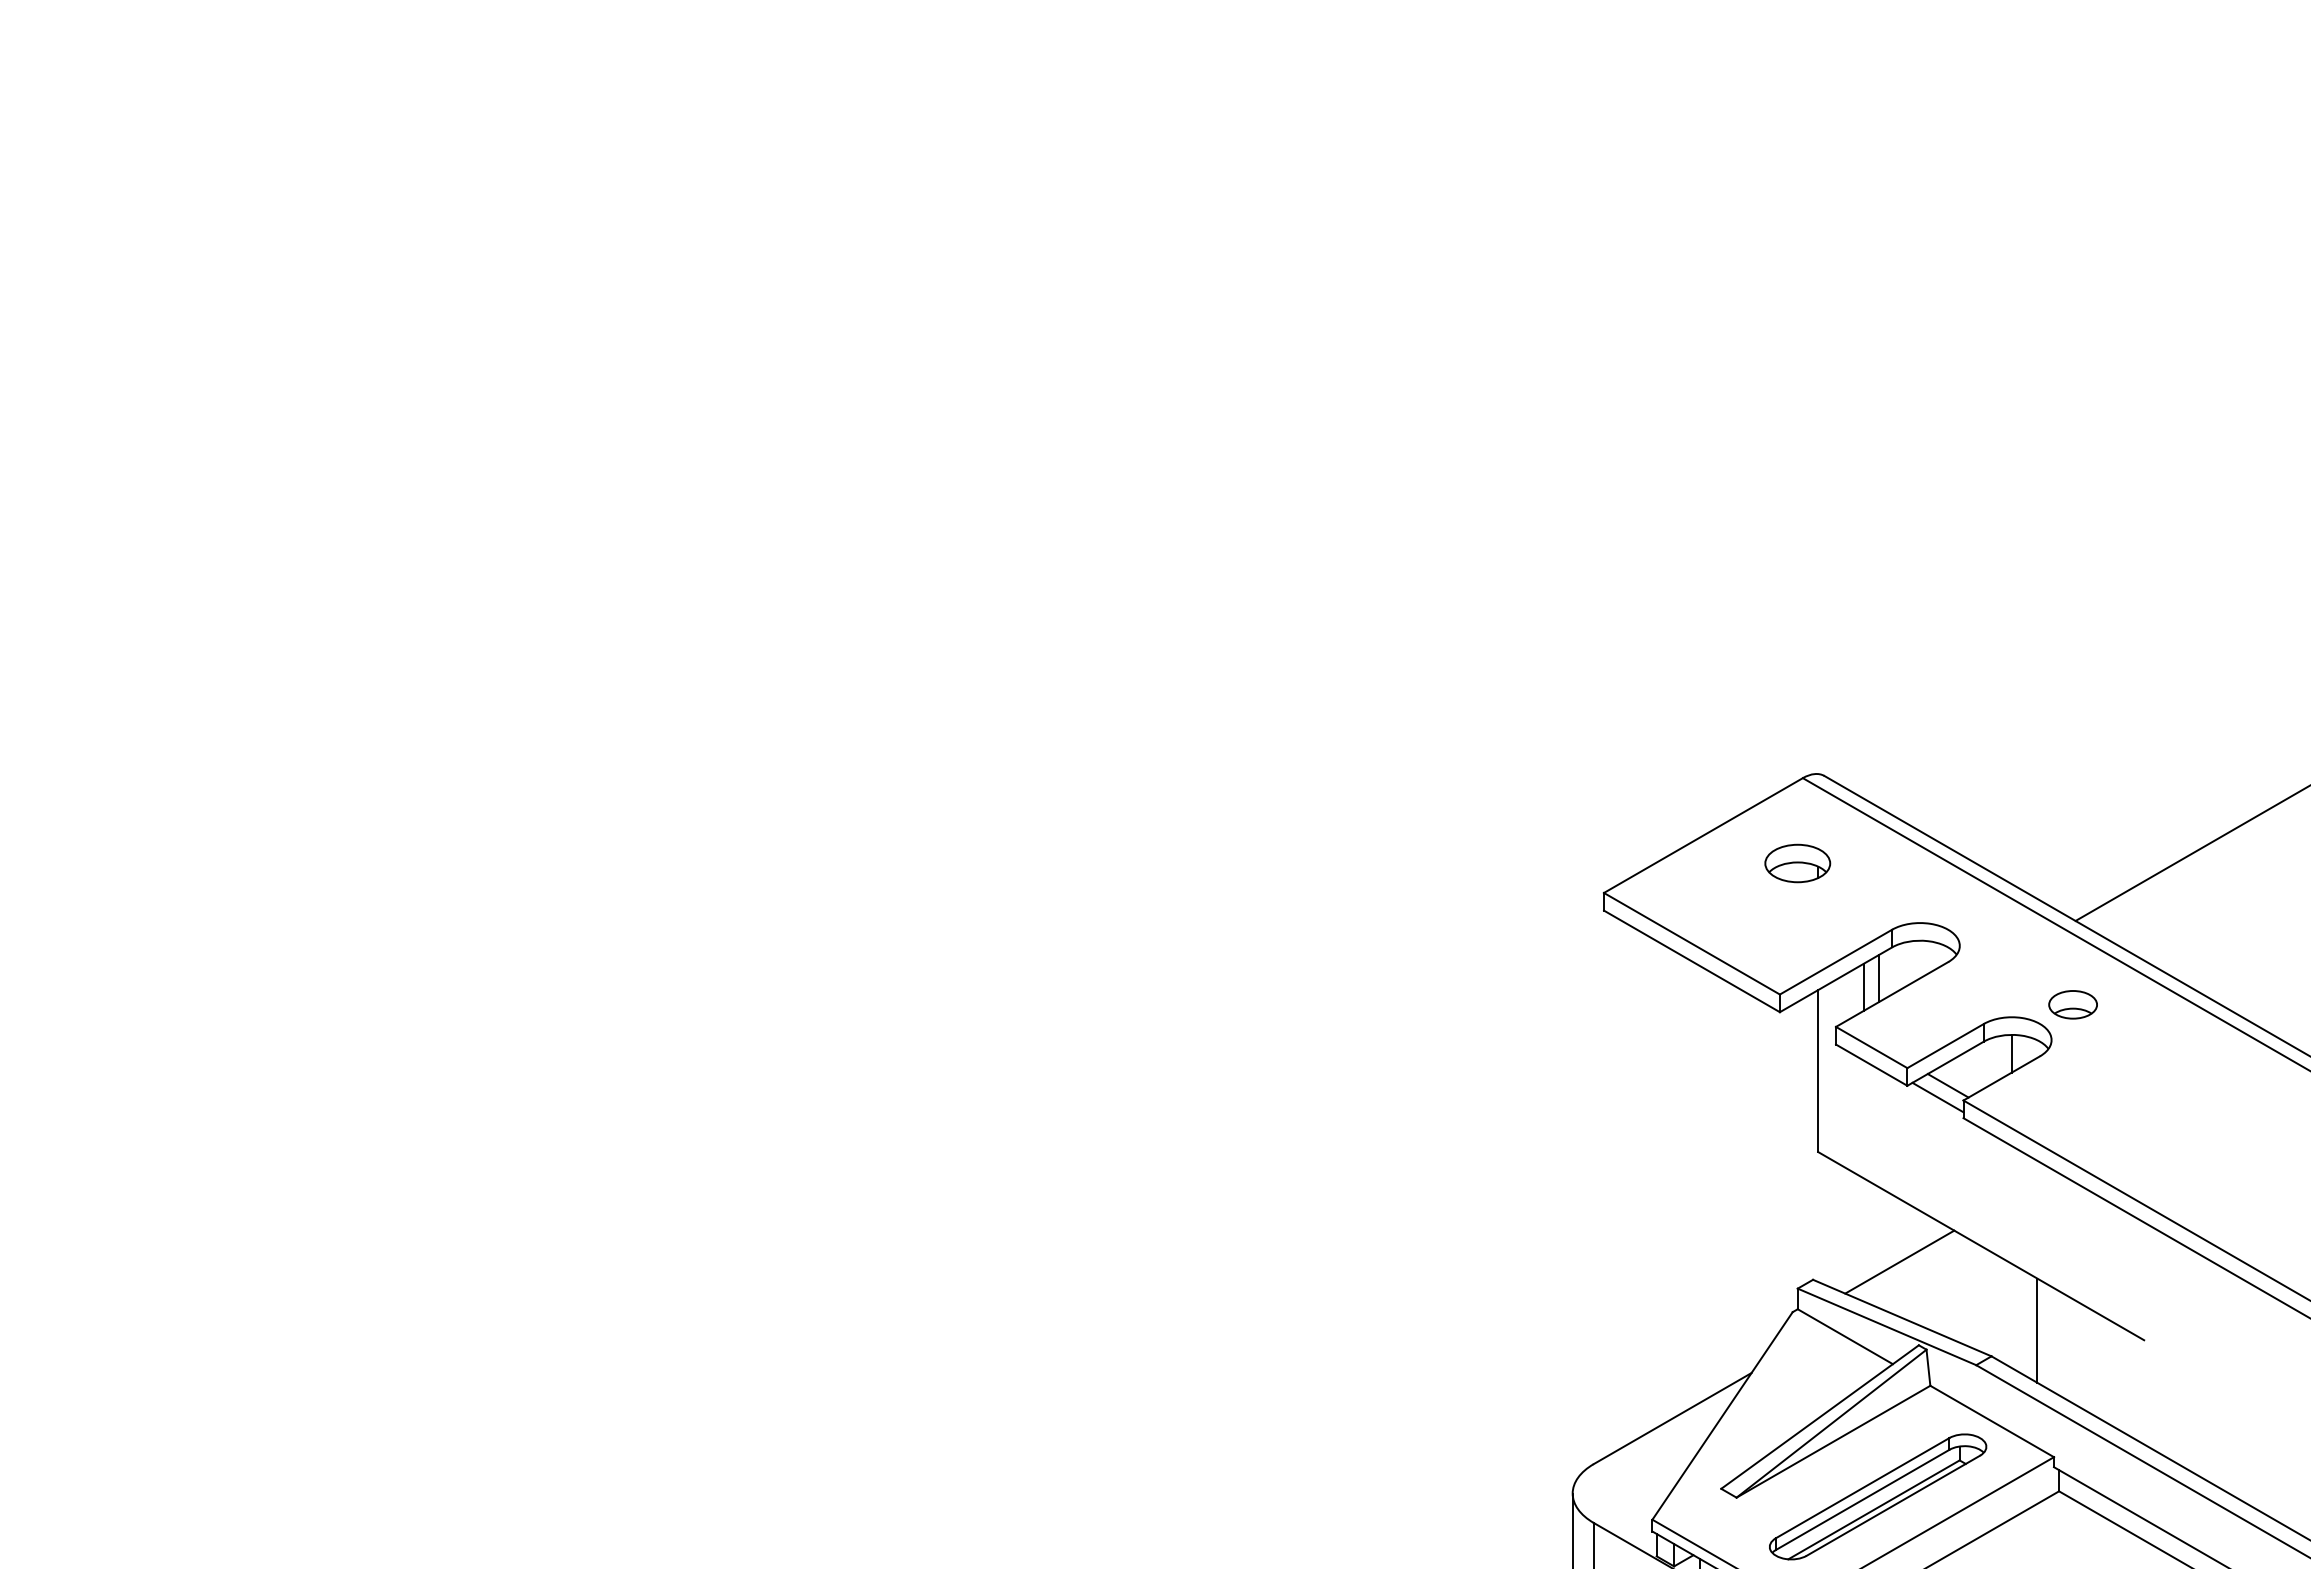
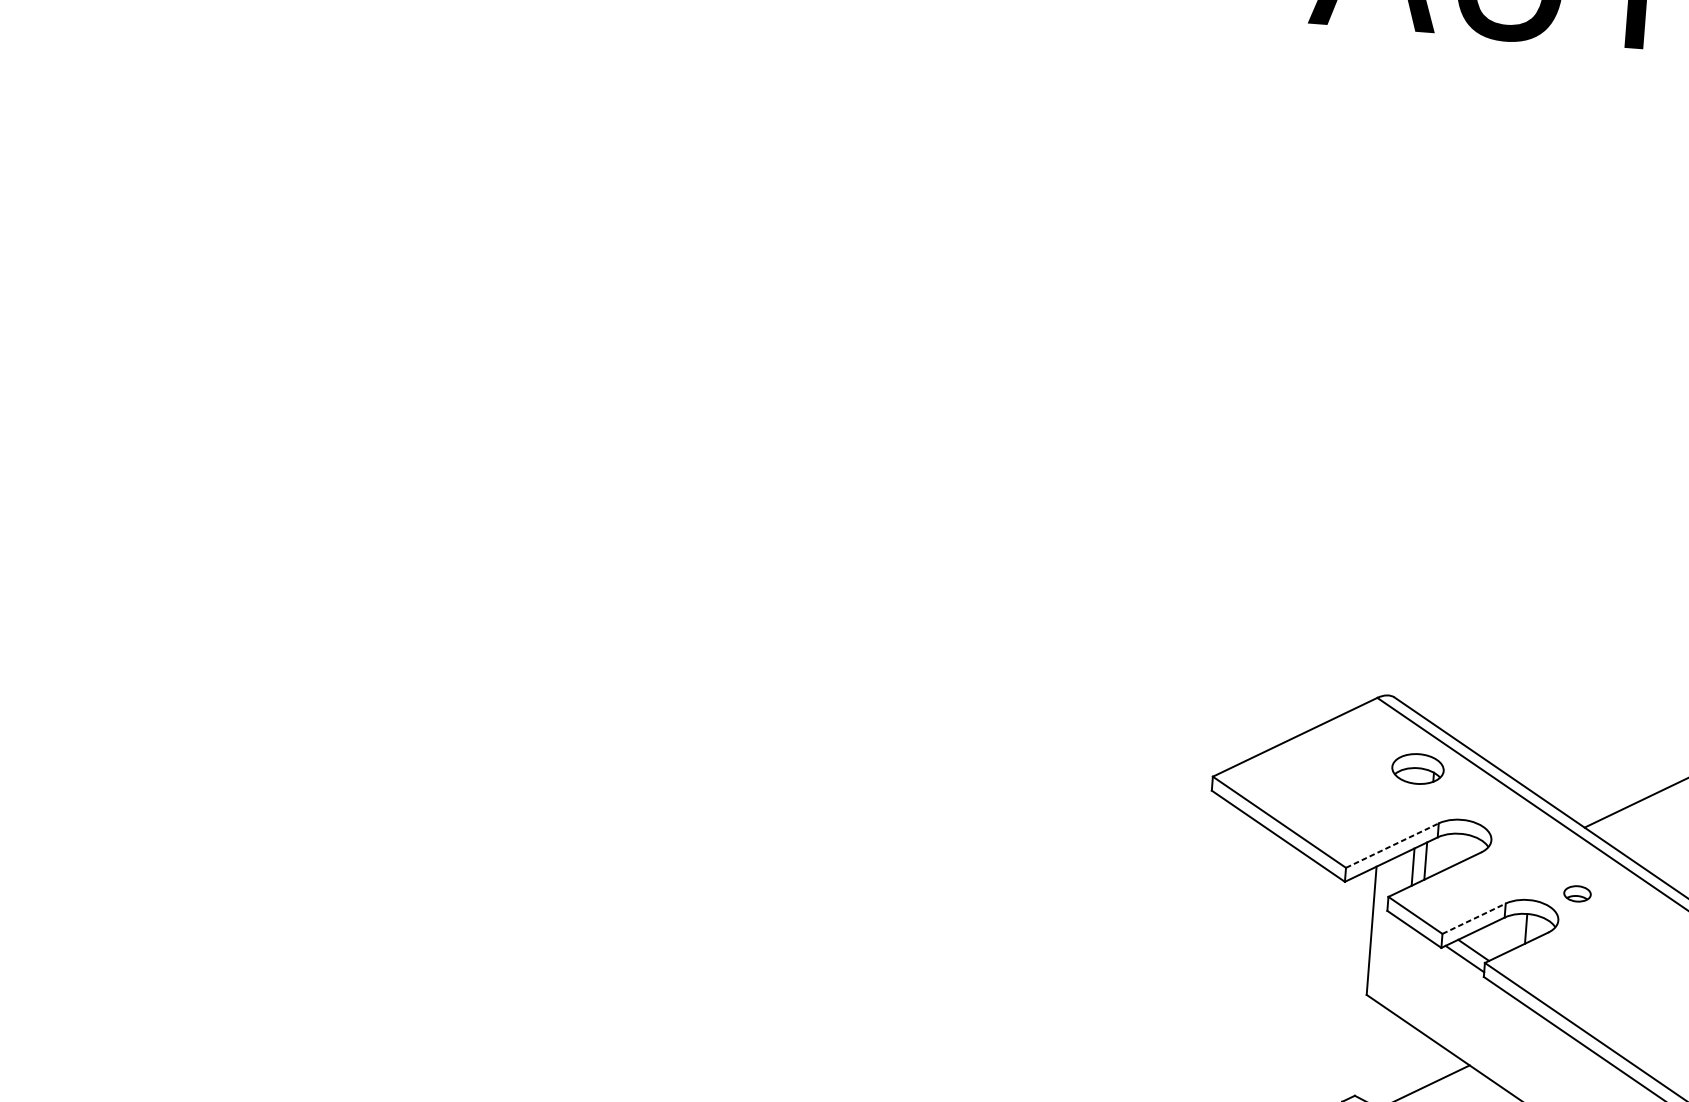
part: (1797, 863) -> (1417, 769), moved
line: (1836, 962) -> (1392, 845), solid -> dashed
part: (2072, 1004) -> (1577, 893), size x0.7
line: (1946, 1045) -> (1474, 918), solid -> dashed

